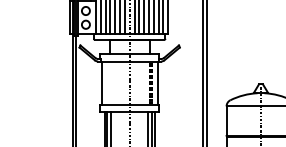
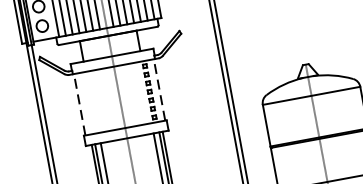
line: (101, 83) -> (79, 105), solid -> dashed
line: (157, 83) -> (159, 90), solid -> dashed

